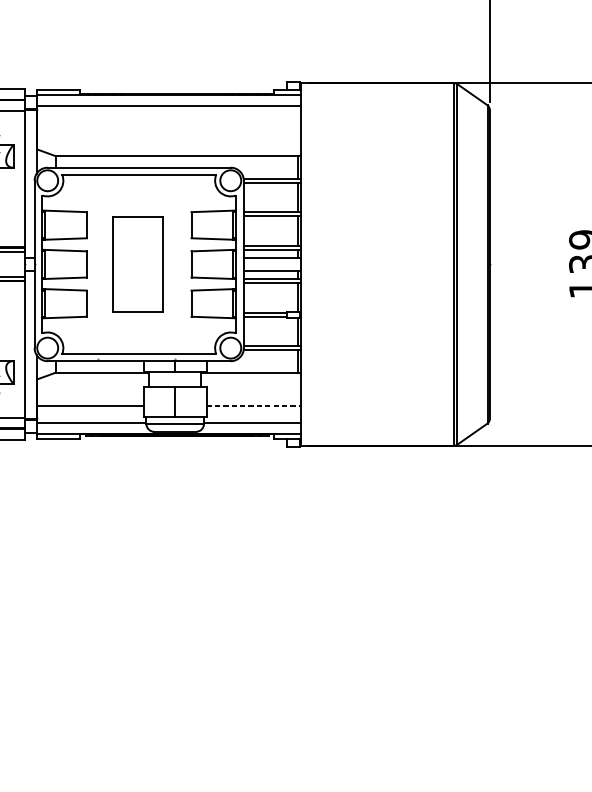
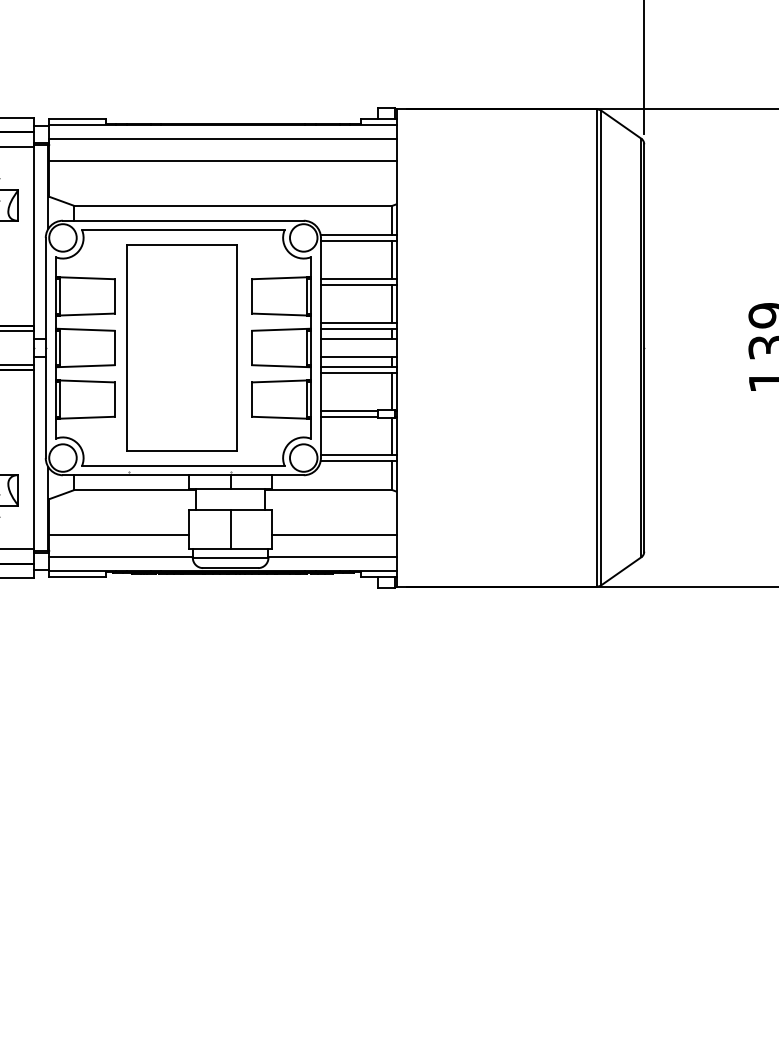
line: (169, 122) -> (222, 161), added
part: (137, 264) -> (181, 347), size x1.67
line: (254, 406) -> (334, 534), dashed -> solid

